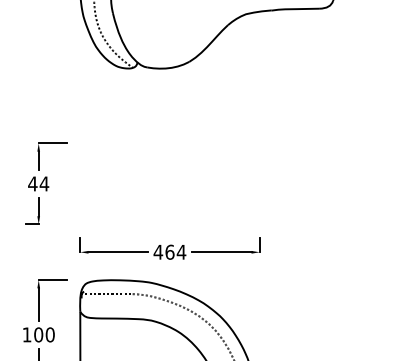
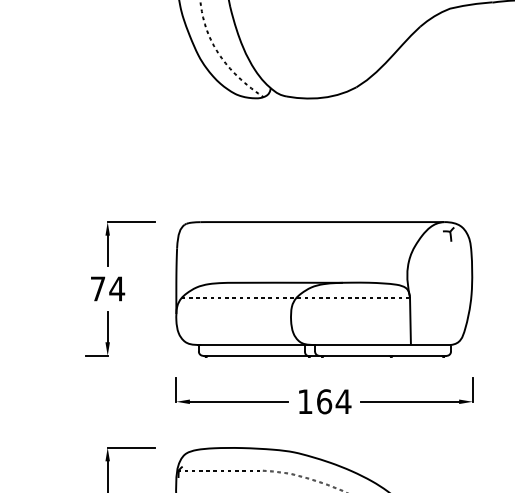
text: (32, 183) -> (97, 288), 44 -> 74
part: (169, 183) -> (323, 288), added
text: (158, 252) -> (305, 402), 464 -> 164

